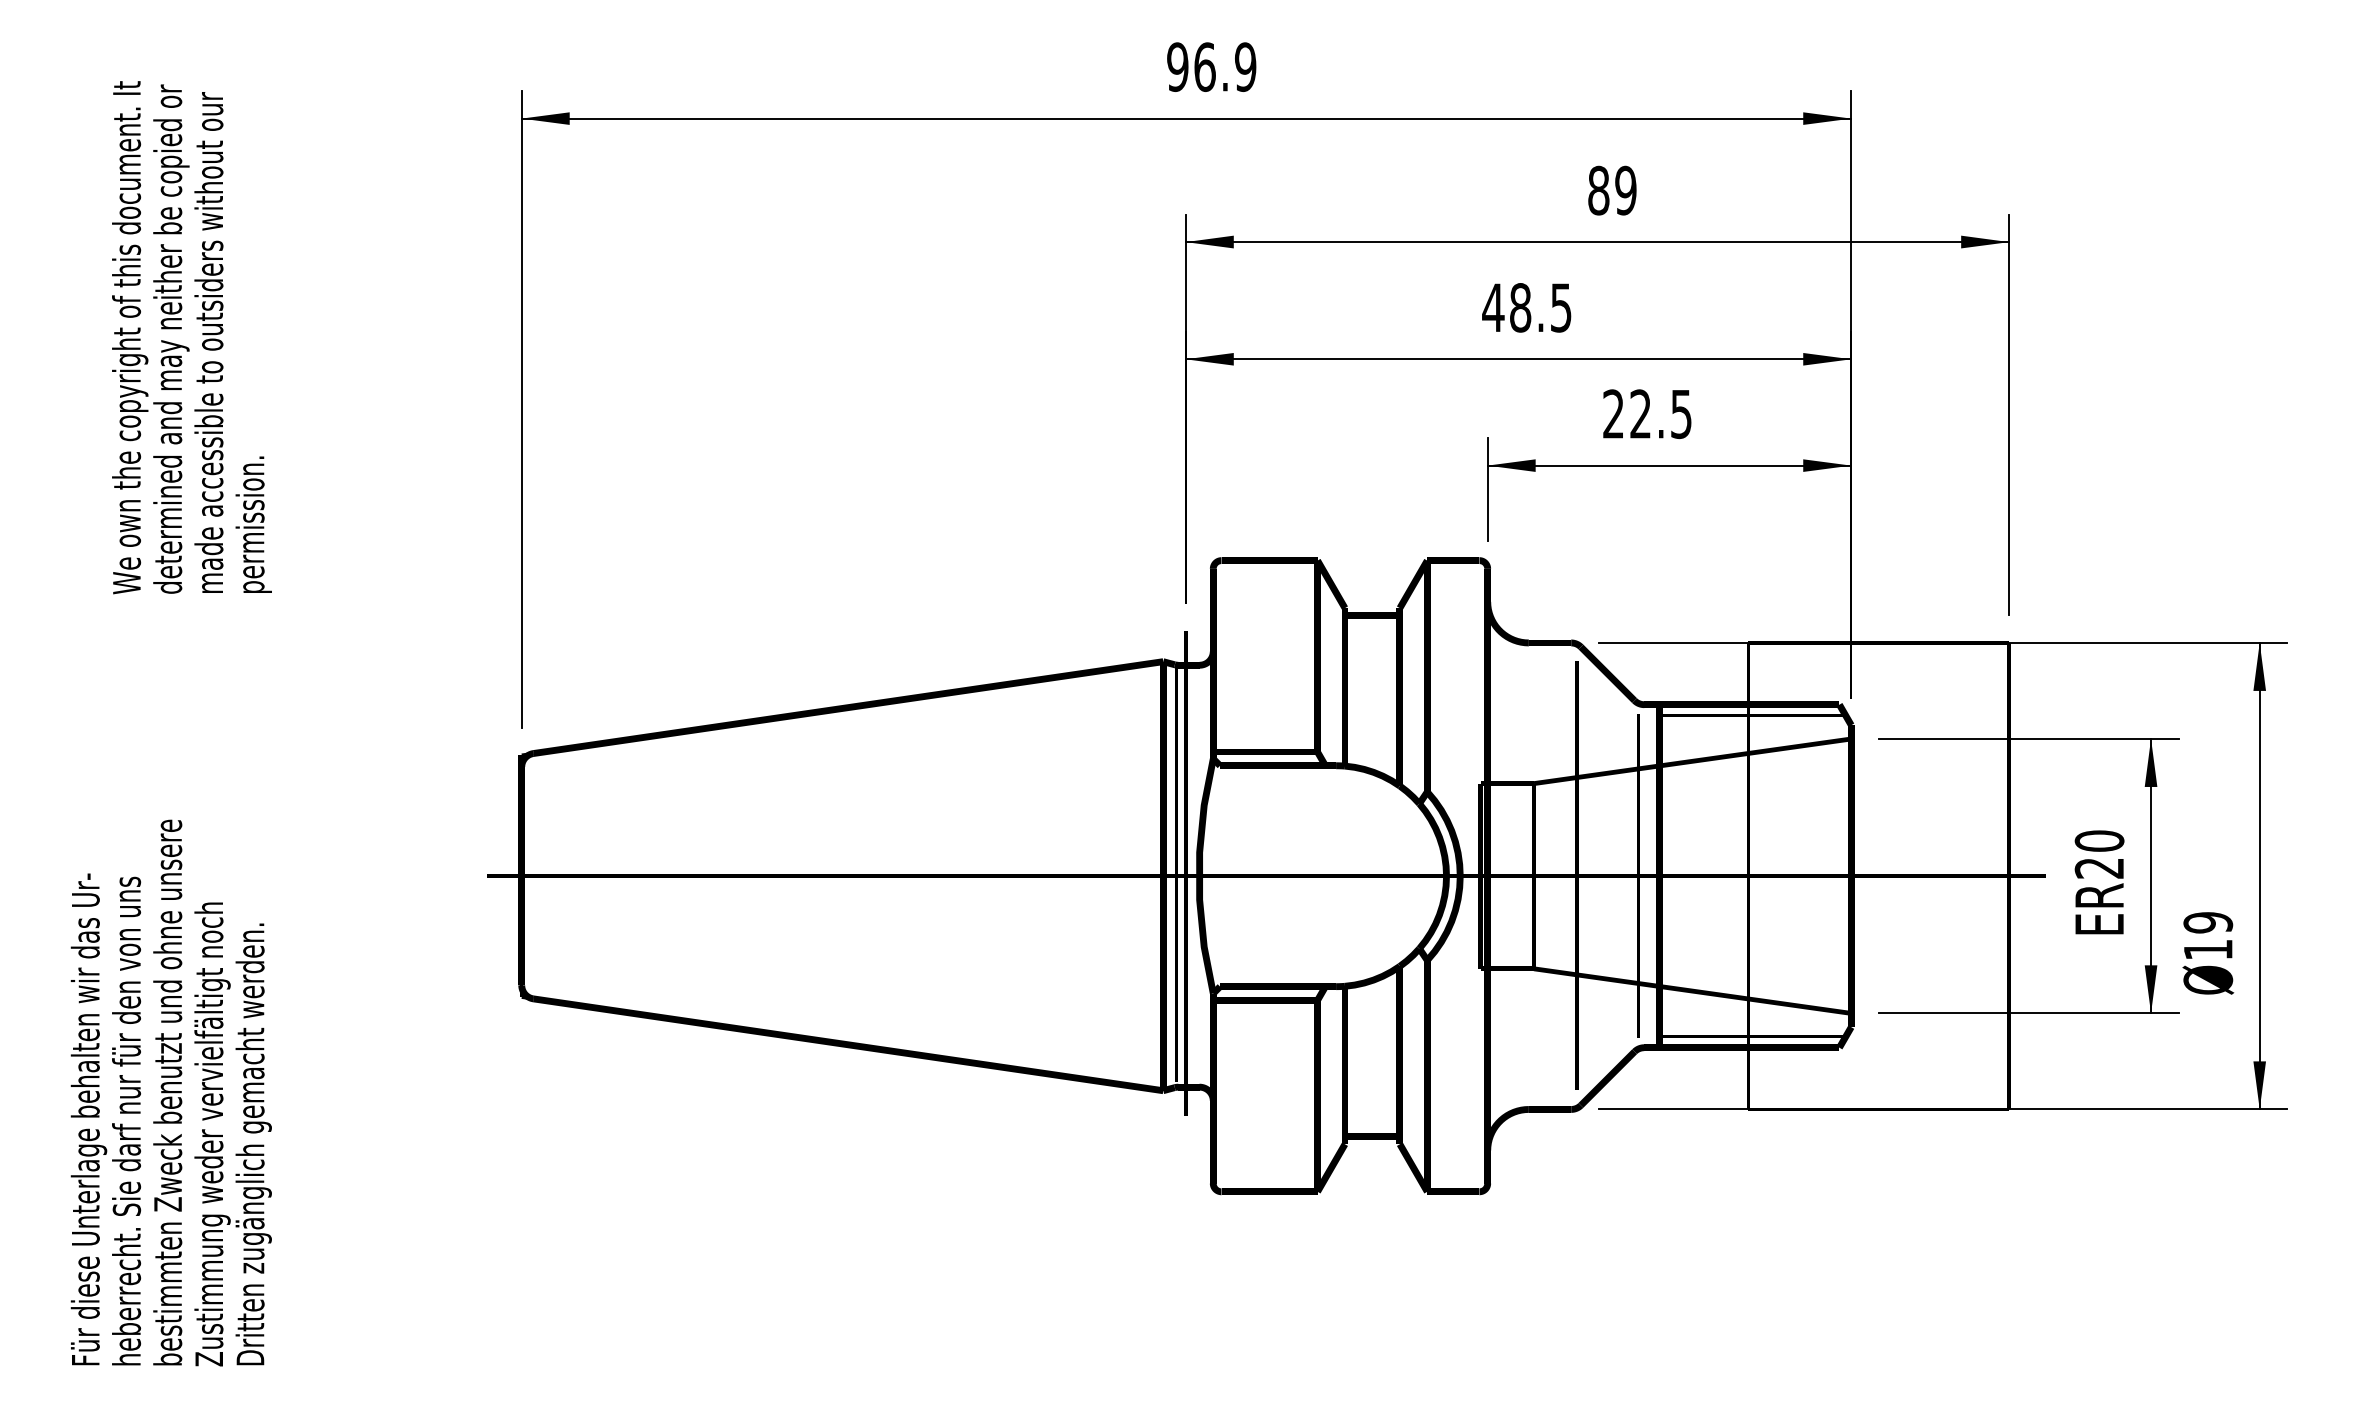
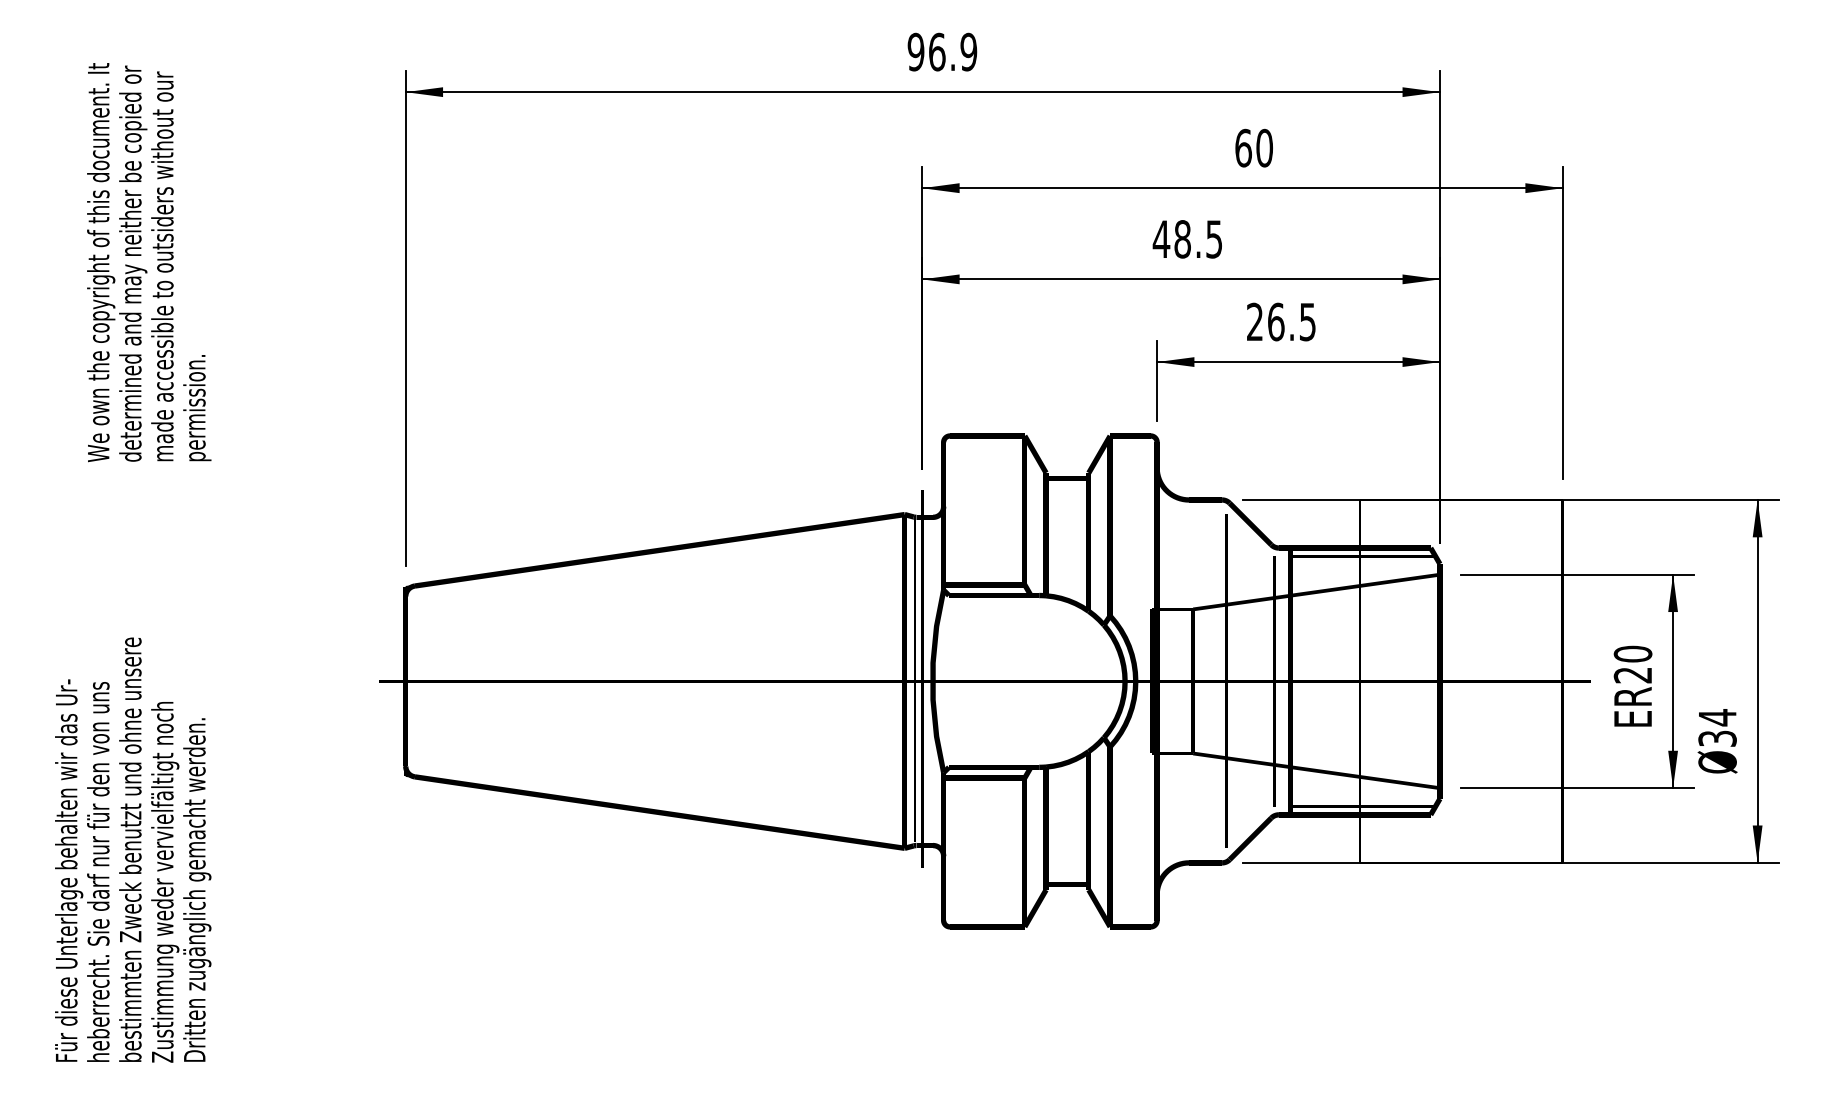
text: (1611, 189) -> (1253, 147), 89 -> 60
text: (1641, 413) -> (1276, 321), 22.5 -> 26.5
text: (2208, 935) -> (1717, 727), 19 -> 34

